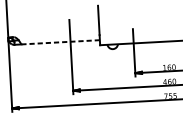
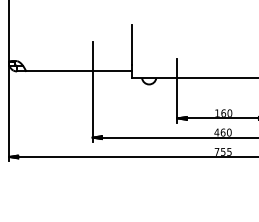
line: (60, 42) -> (79, 71), dashed -> solid

